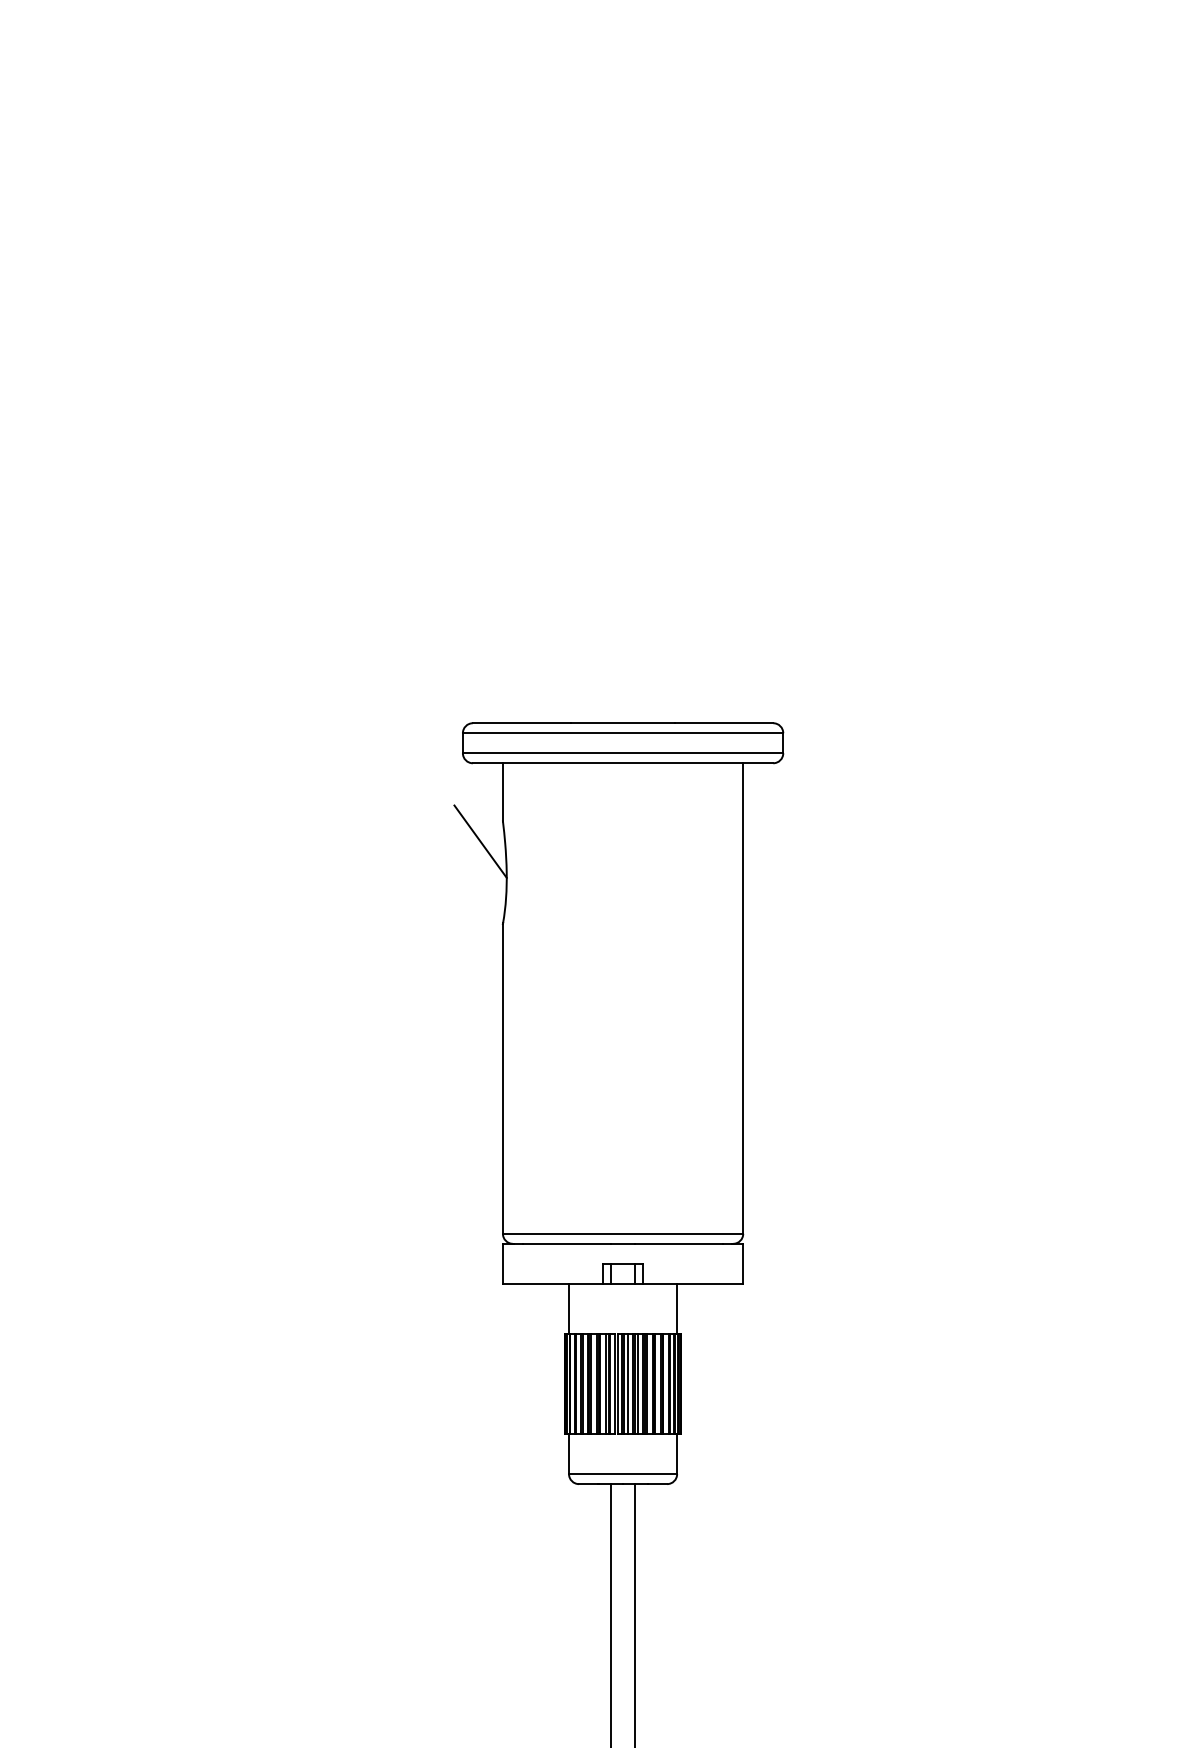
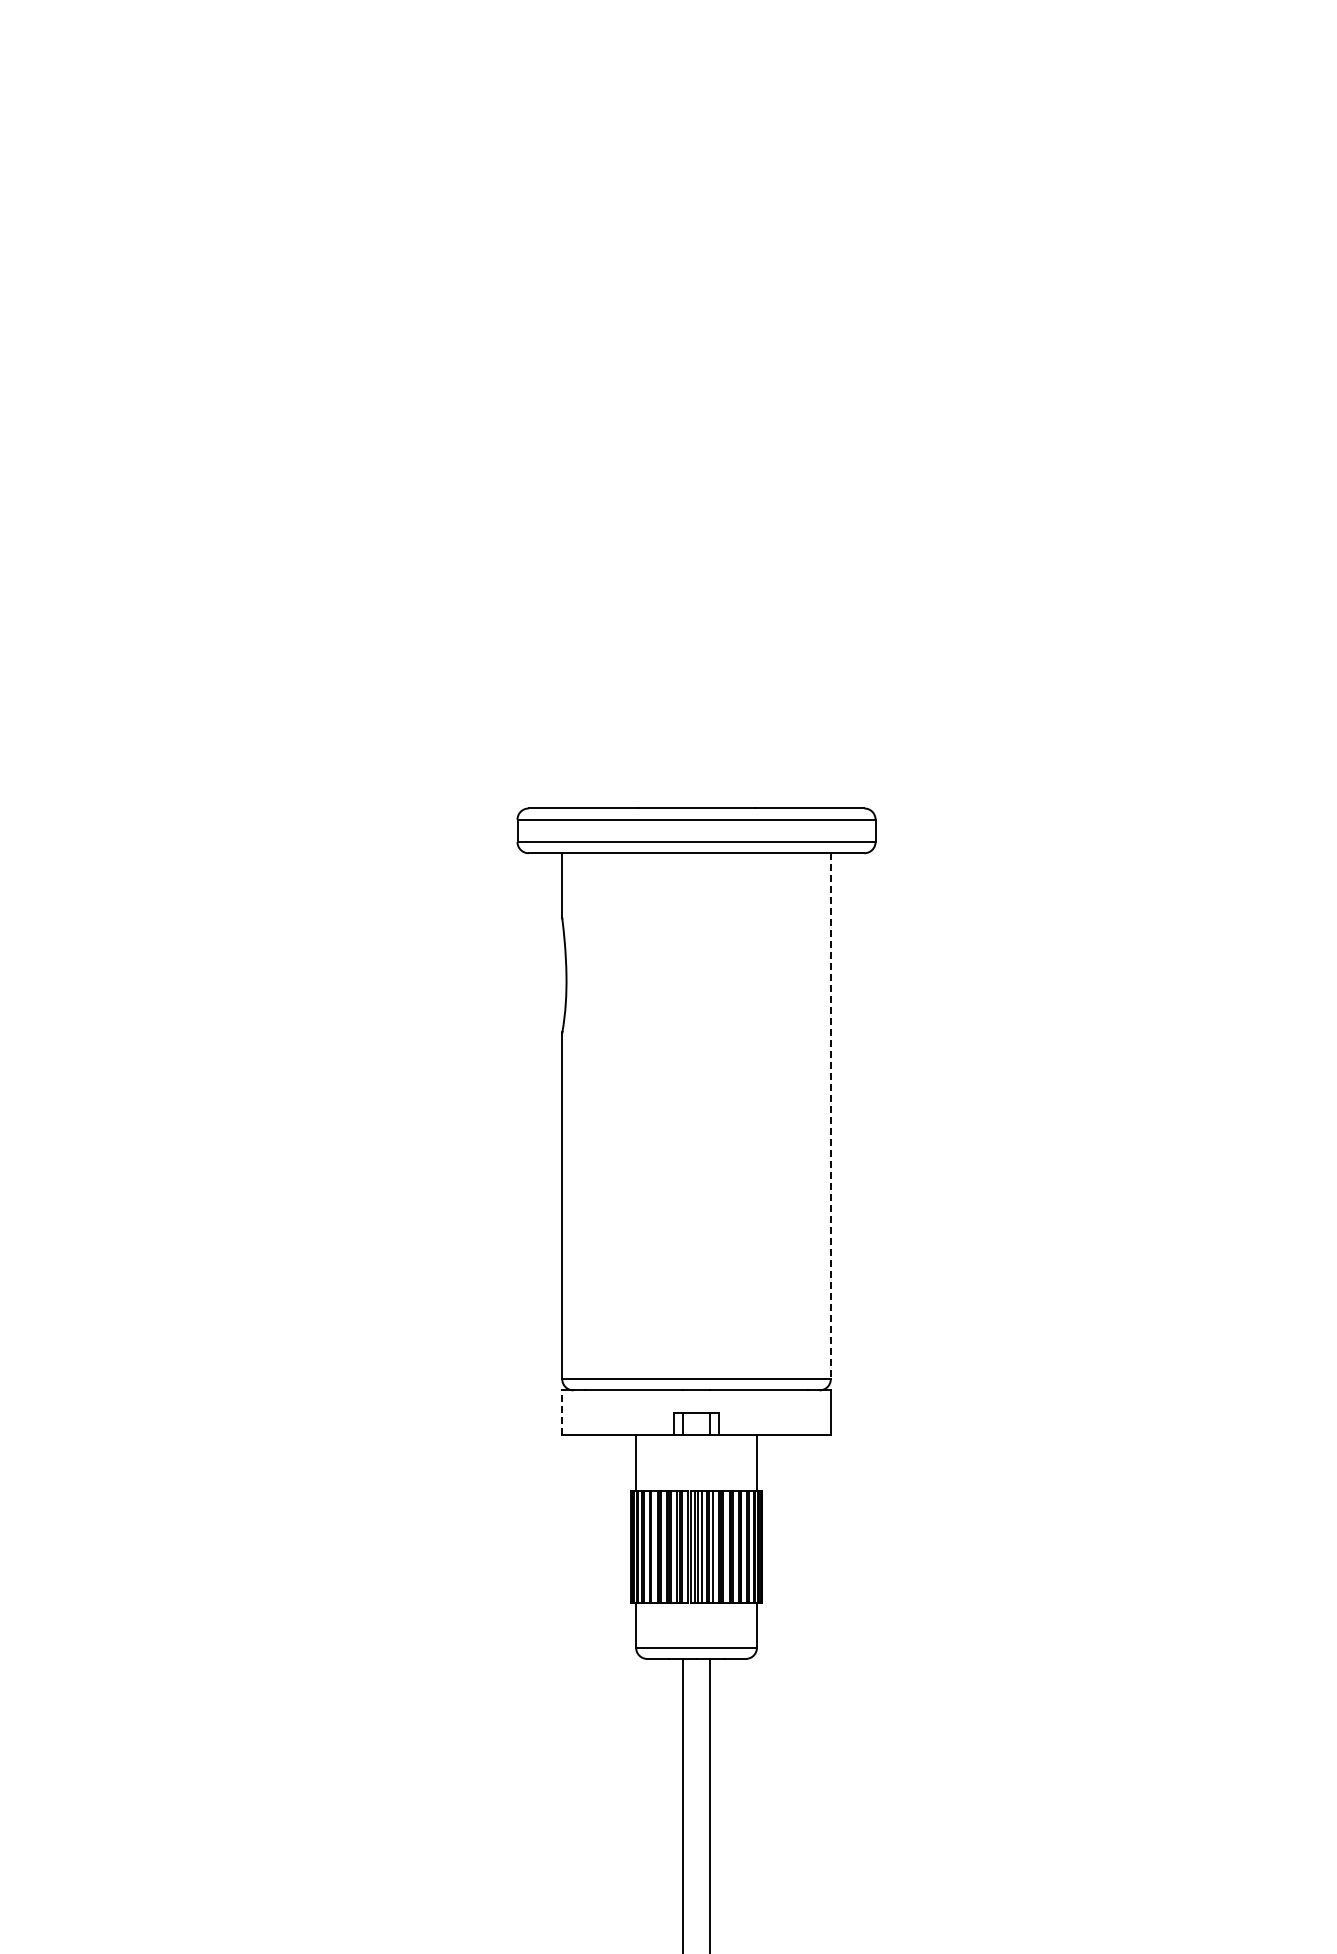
line: (480, 841) -> (537, 940), removed
line: (742, 998) -> (830, 1116), solid -> dashed
line: (503, 1263) -> (562, 1412), solid -> dashed

